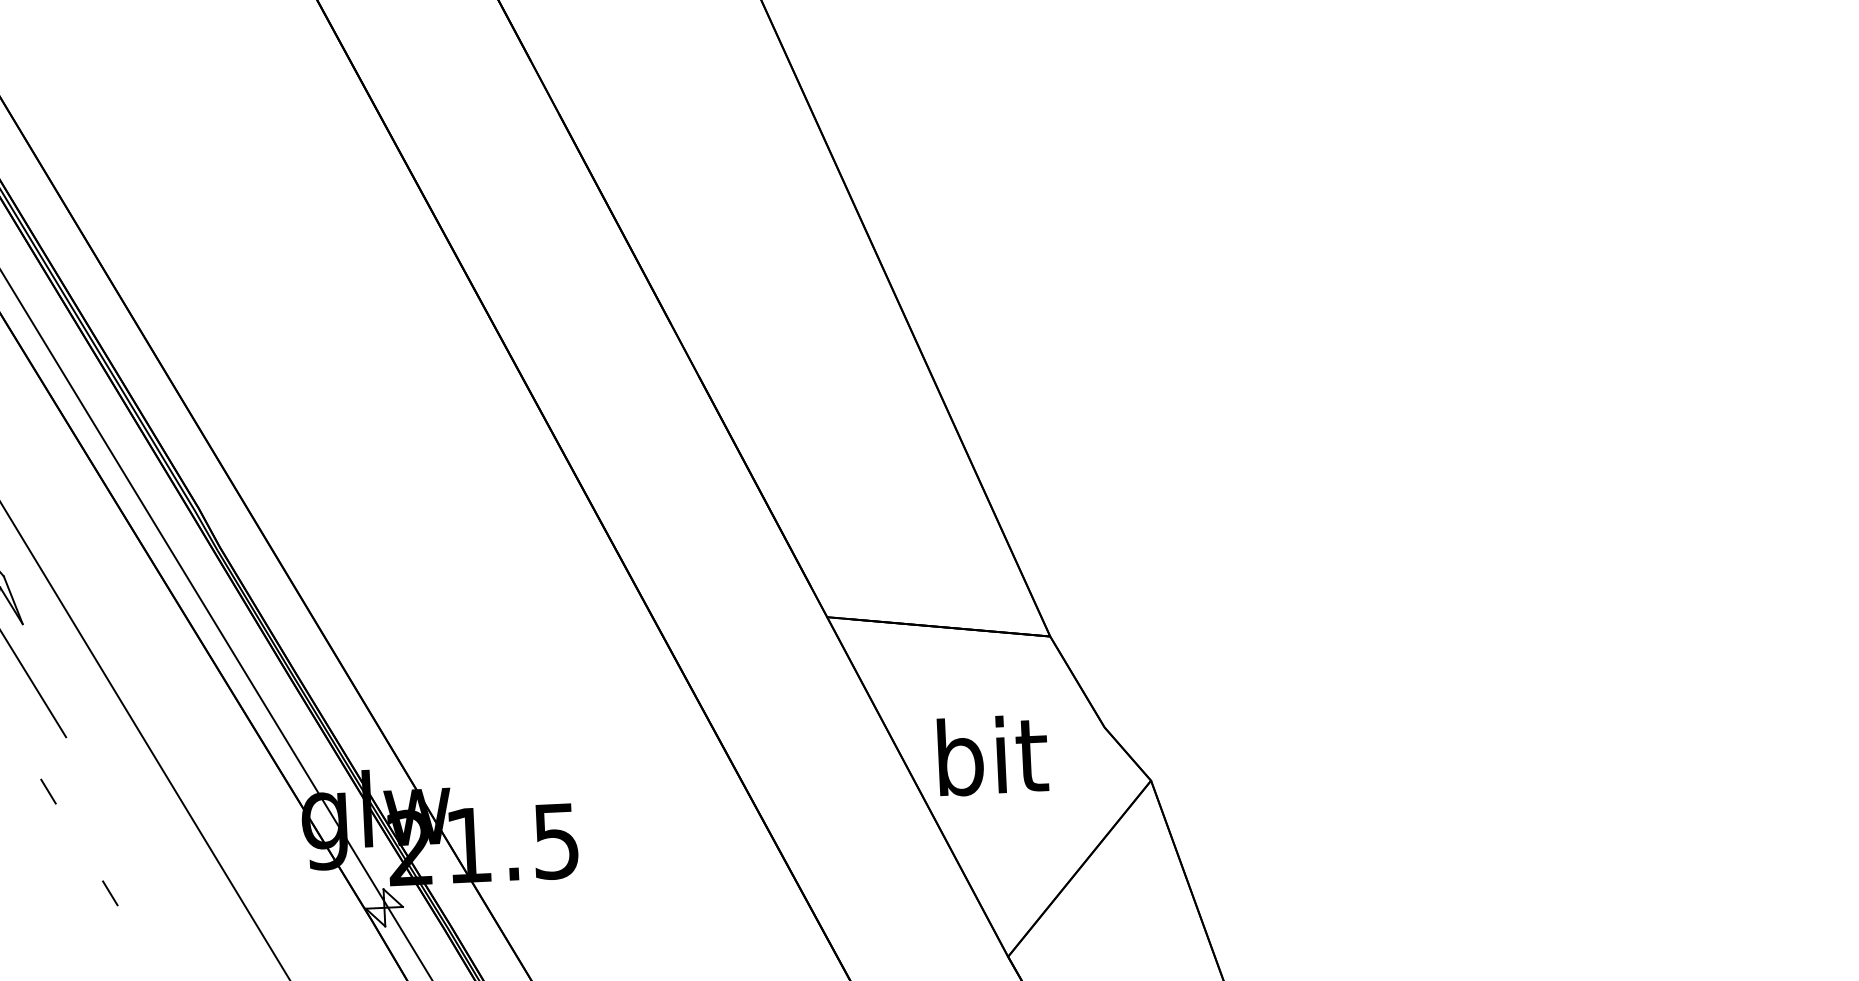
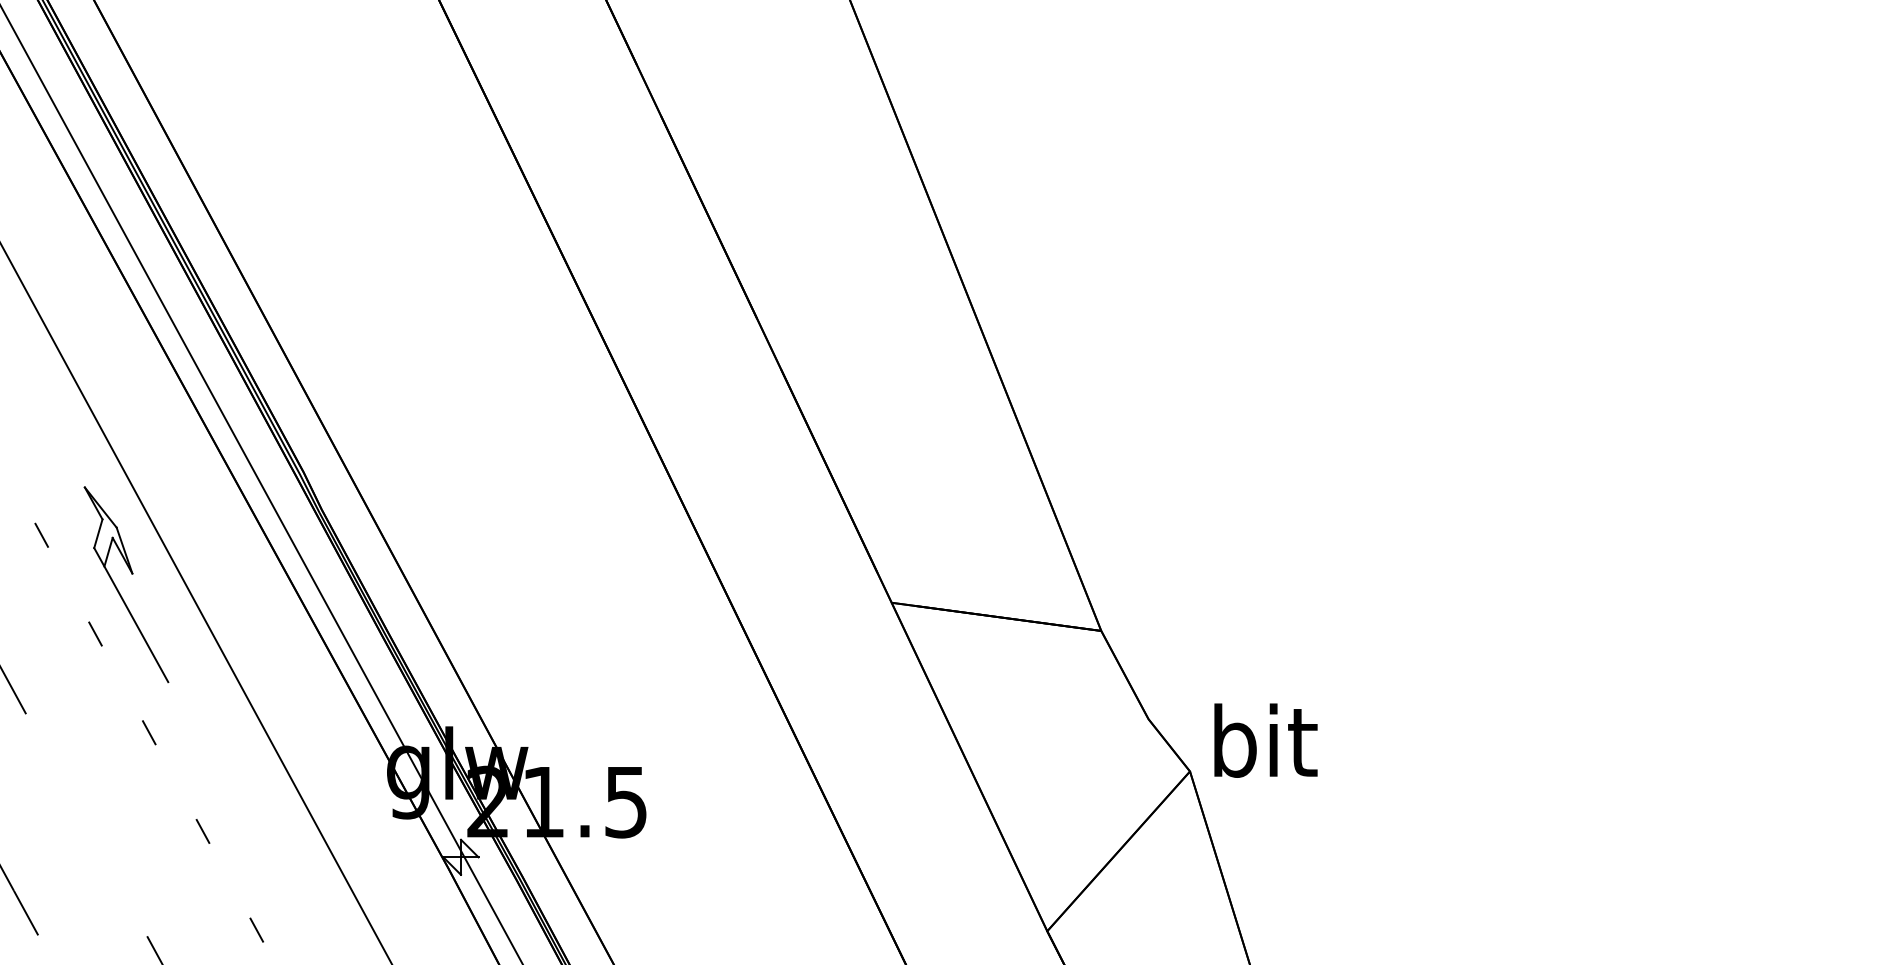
text: (992, 755) -> (1265, 740), moved

